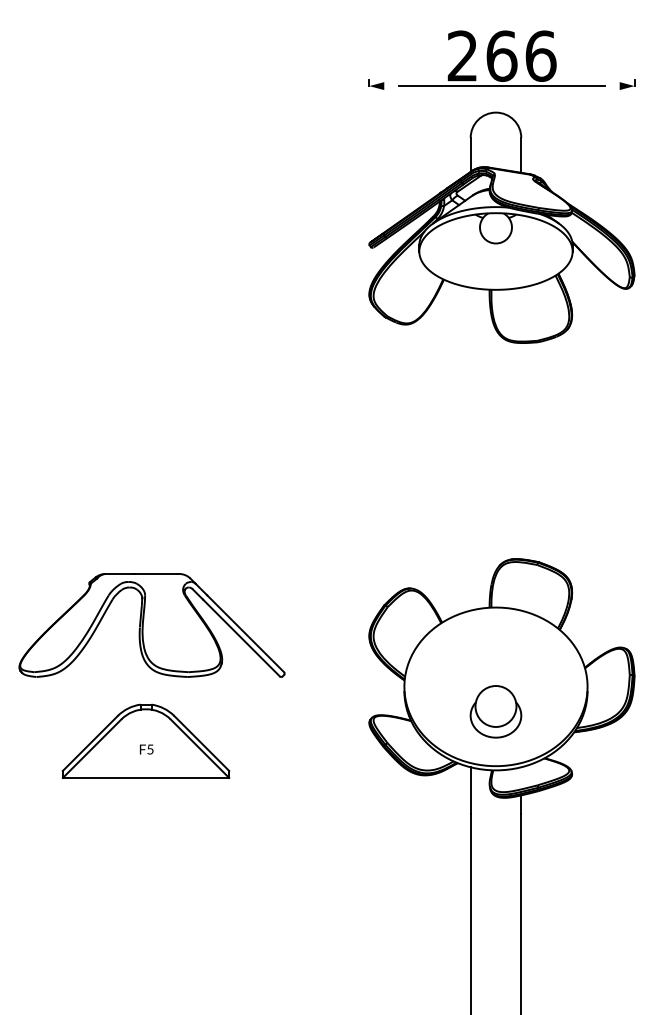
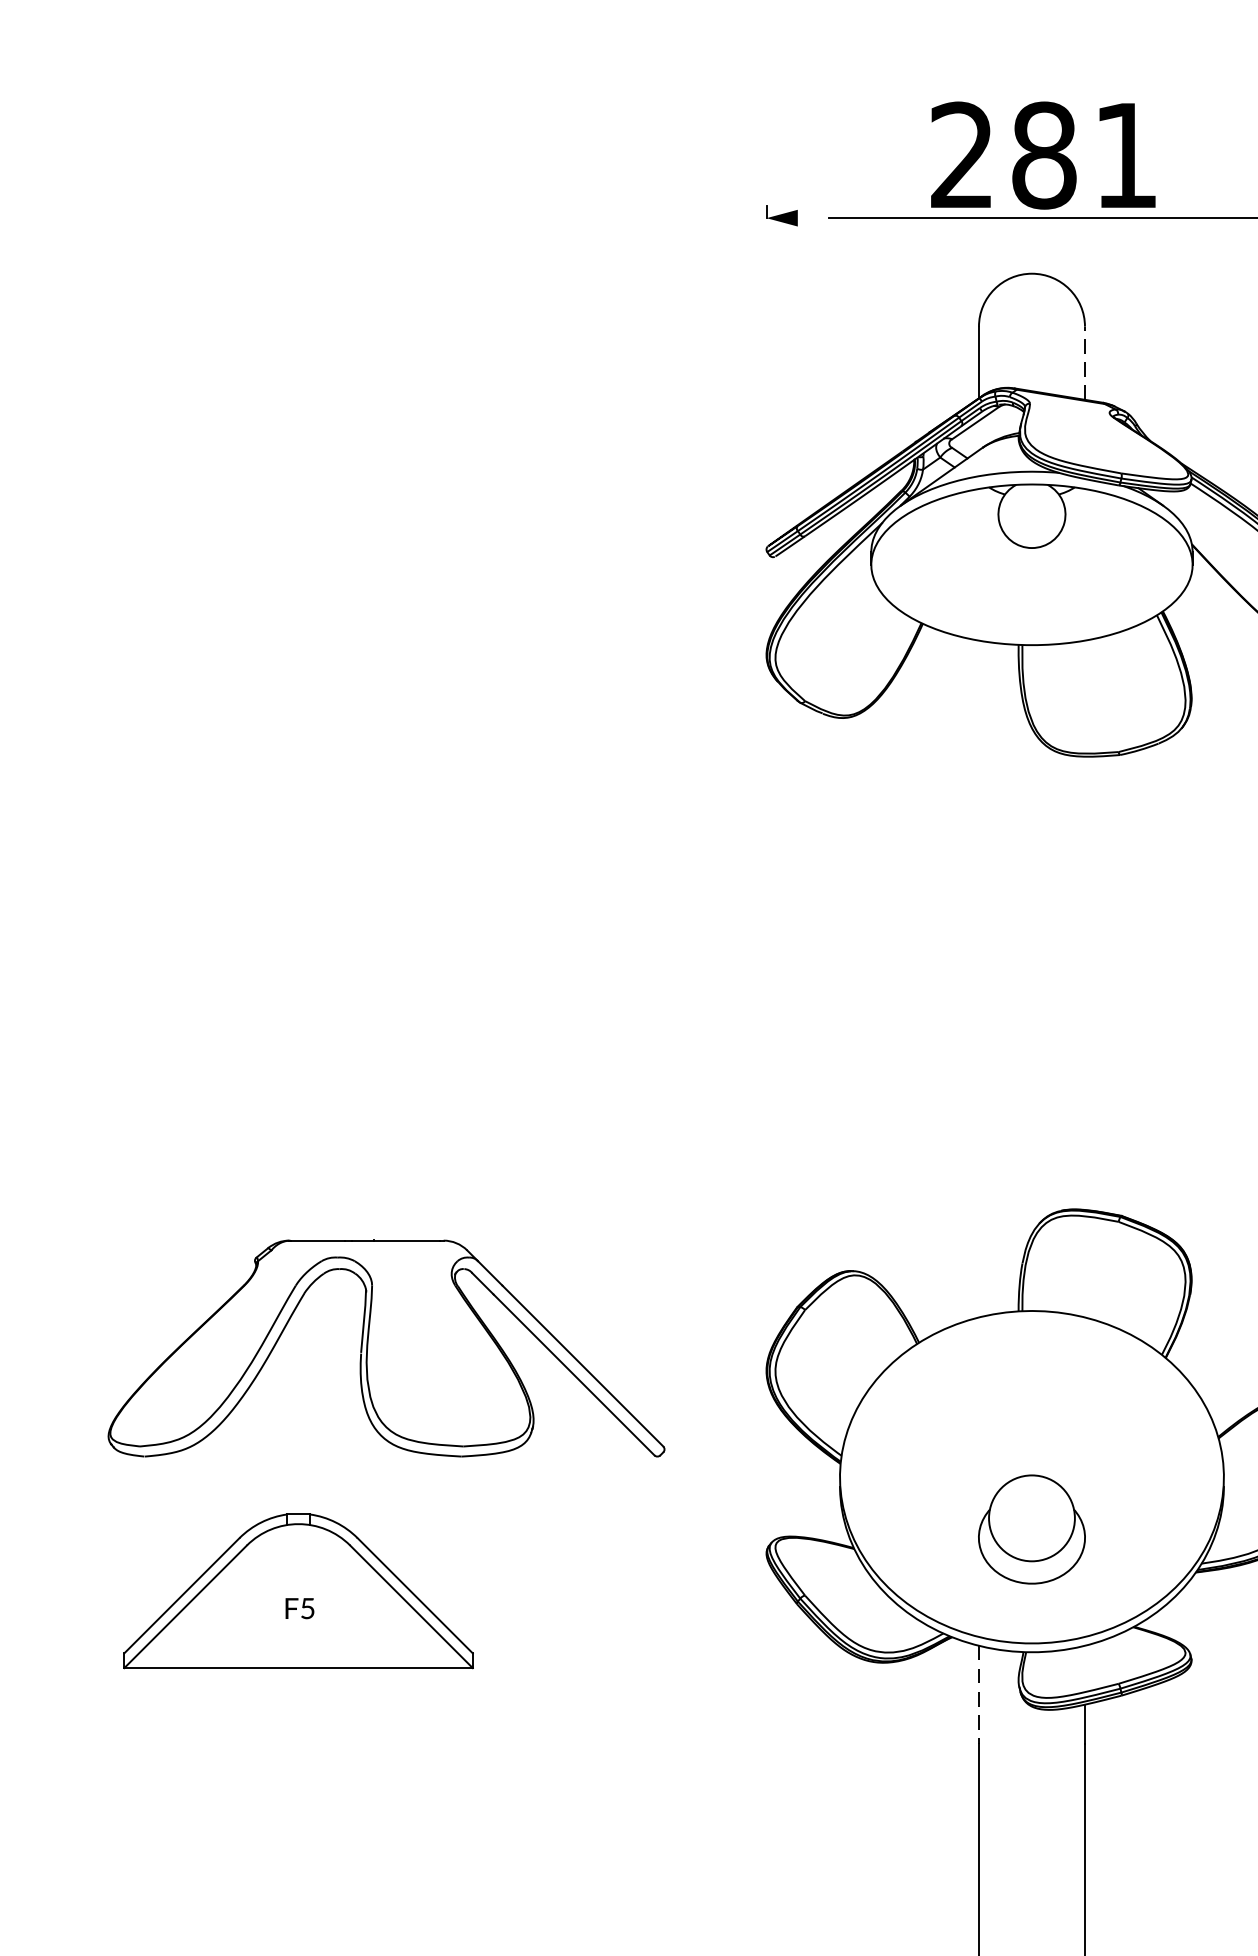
text: (521, 55) -> (1085, 154), 266 -> 281
line: (521, 154) -> (1085, 361), solid -> dashed
part: (151, 625) -> (385, 1348), moved
line: (470, 791) -> (978, 1696), solid -> dashed

